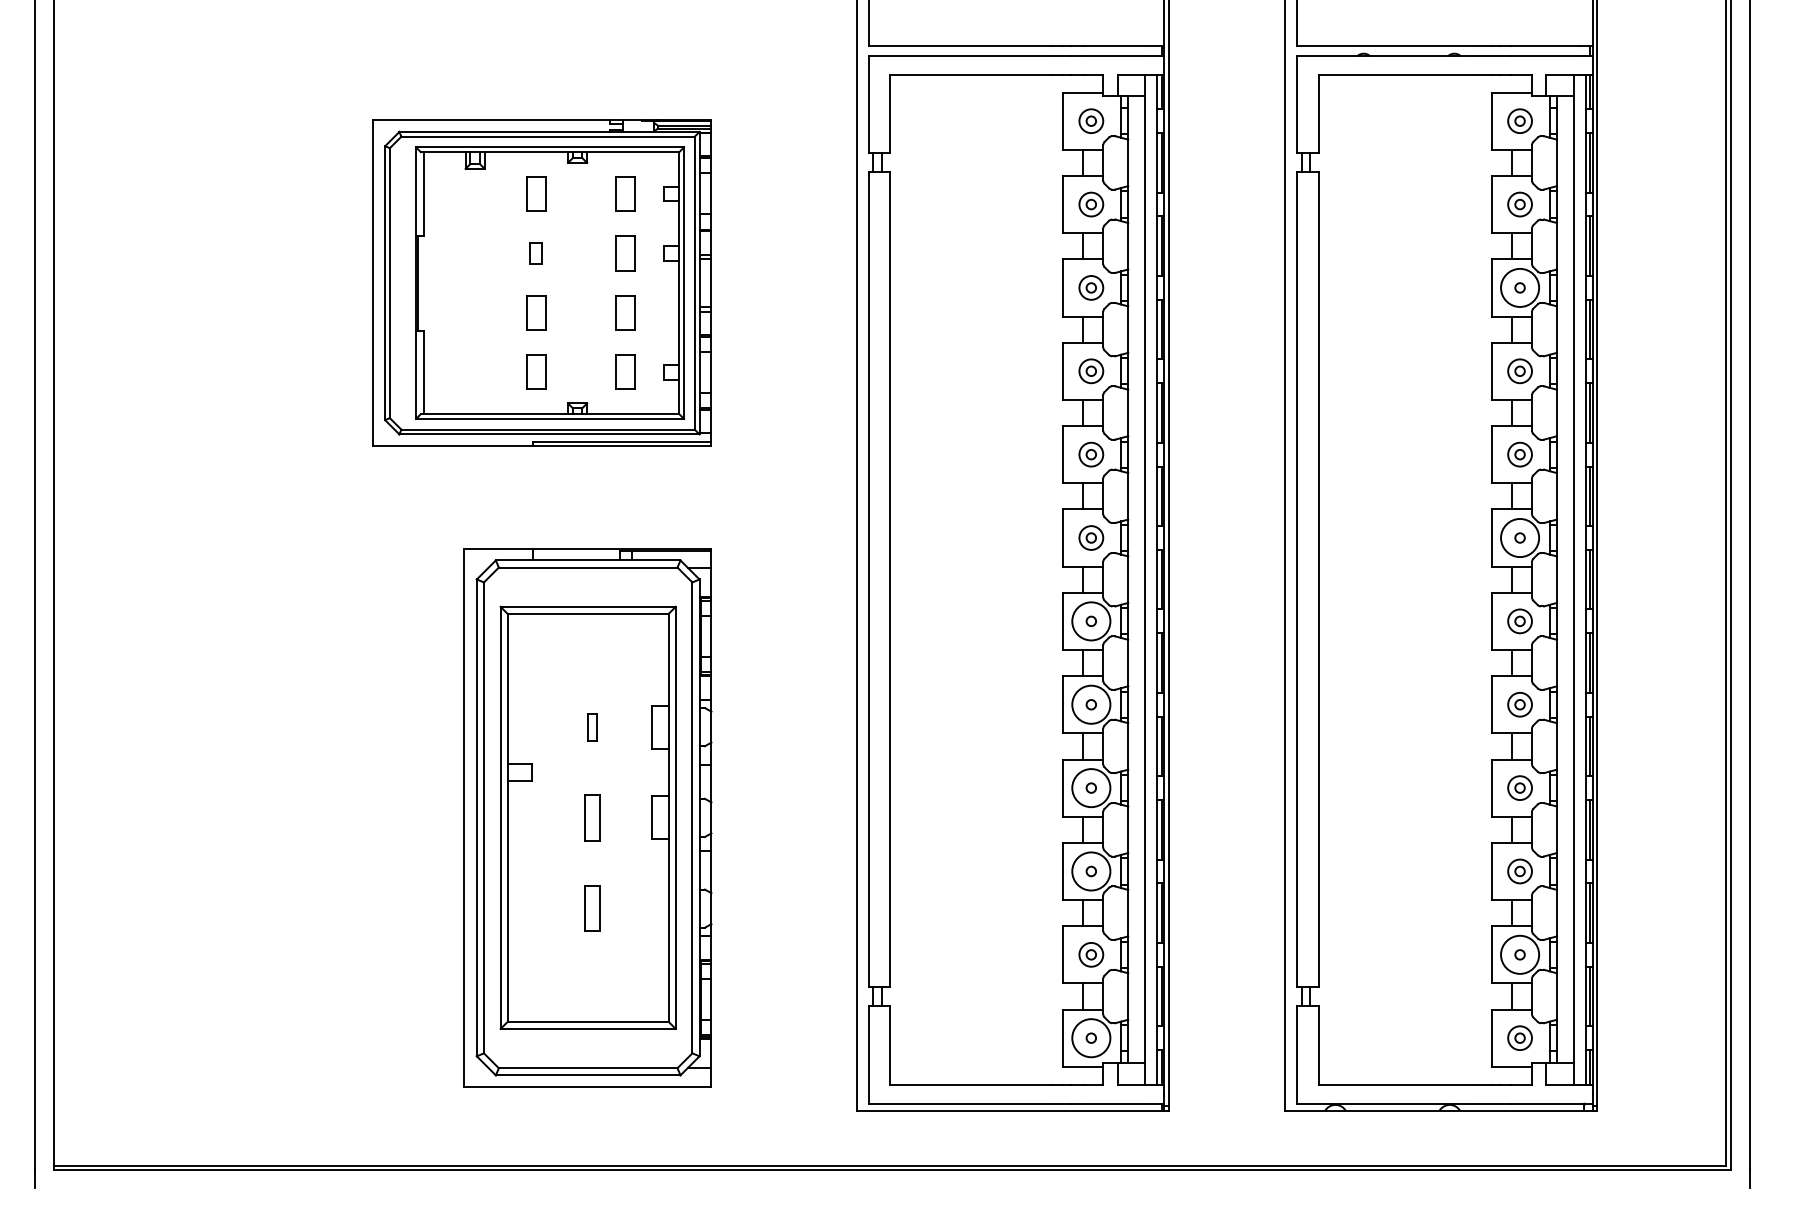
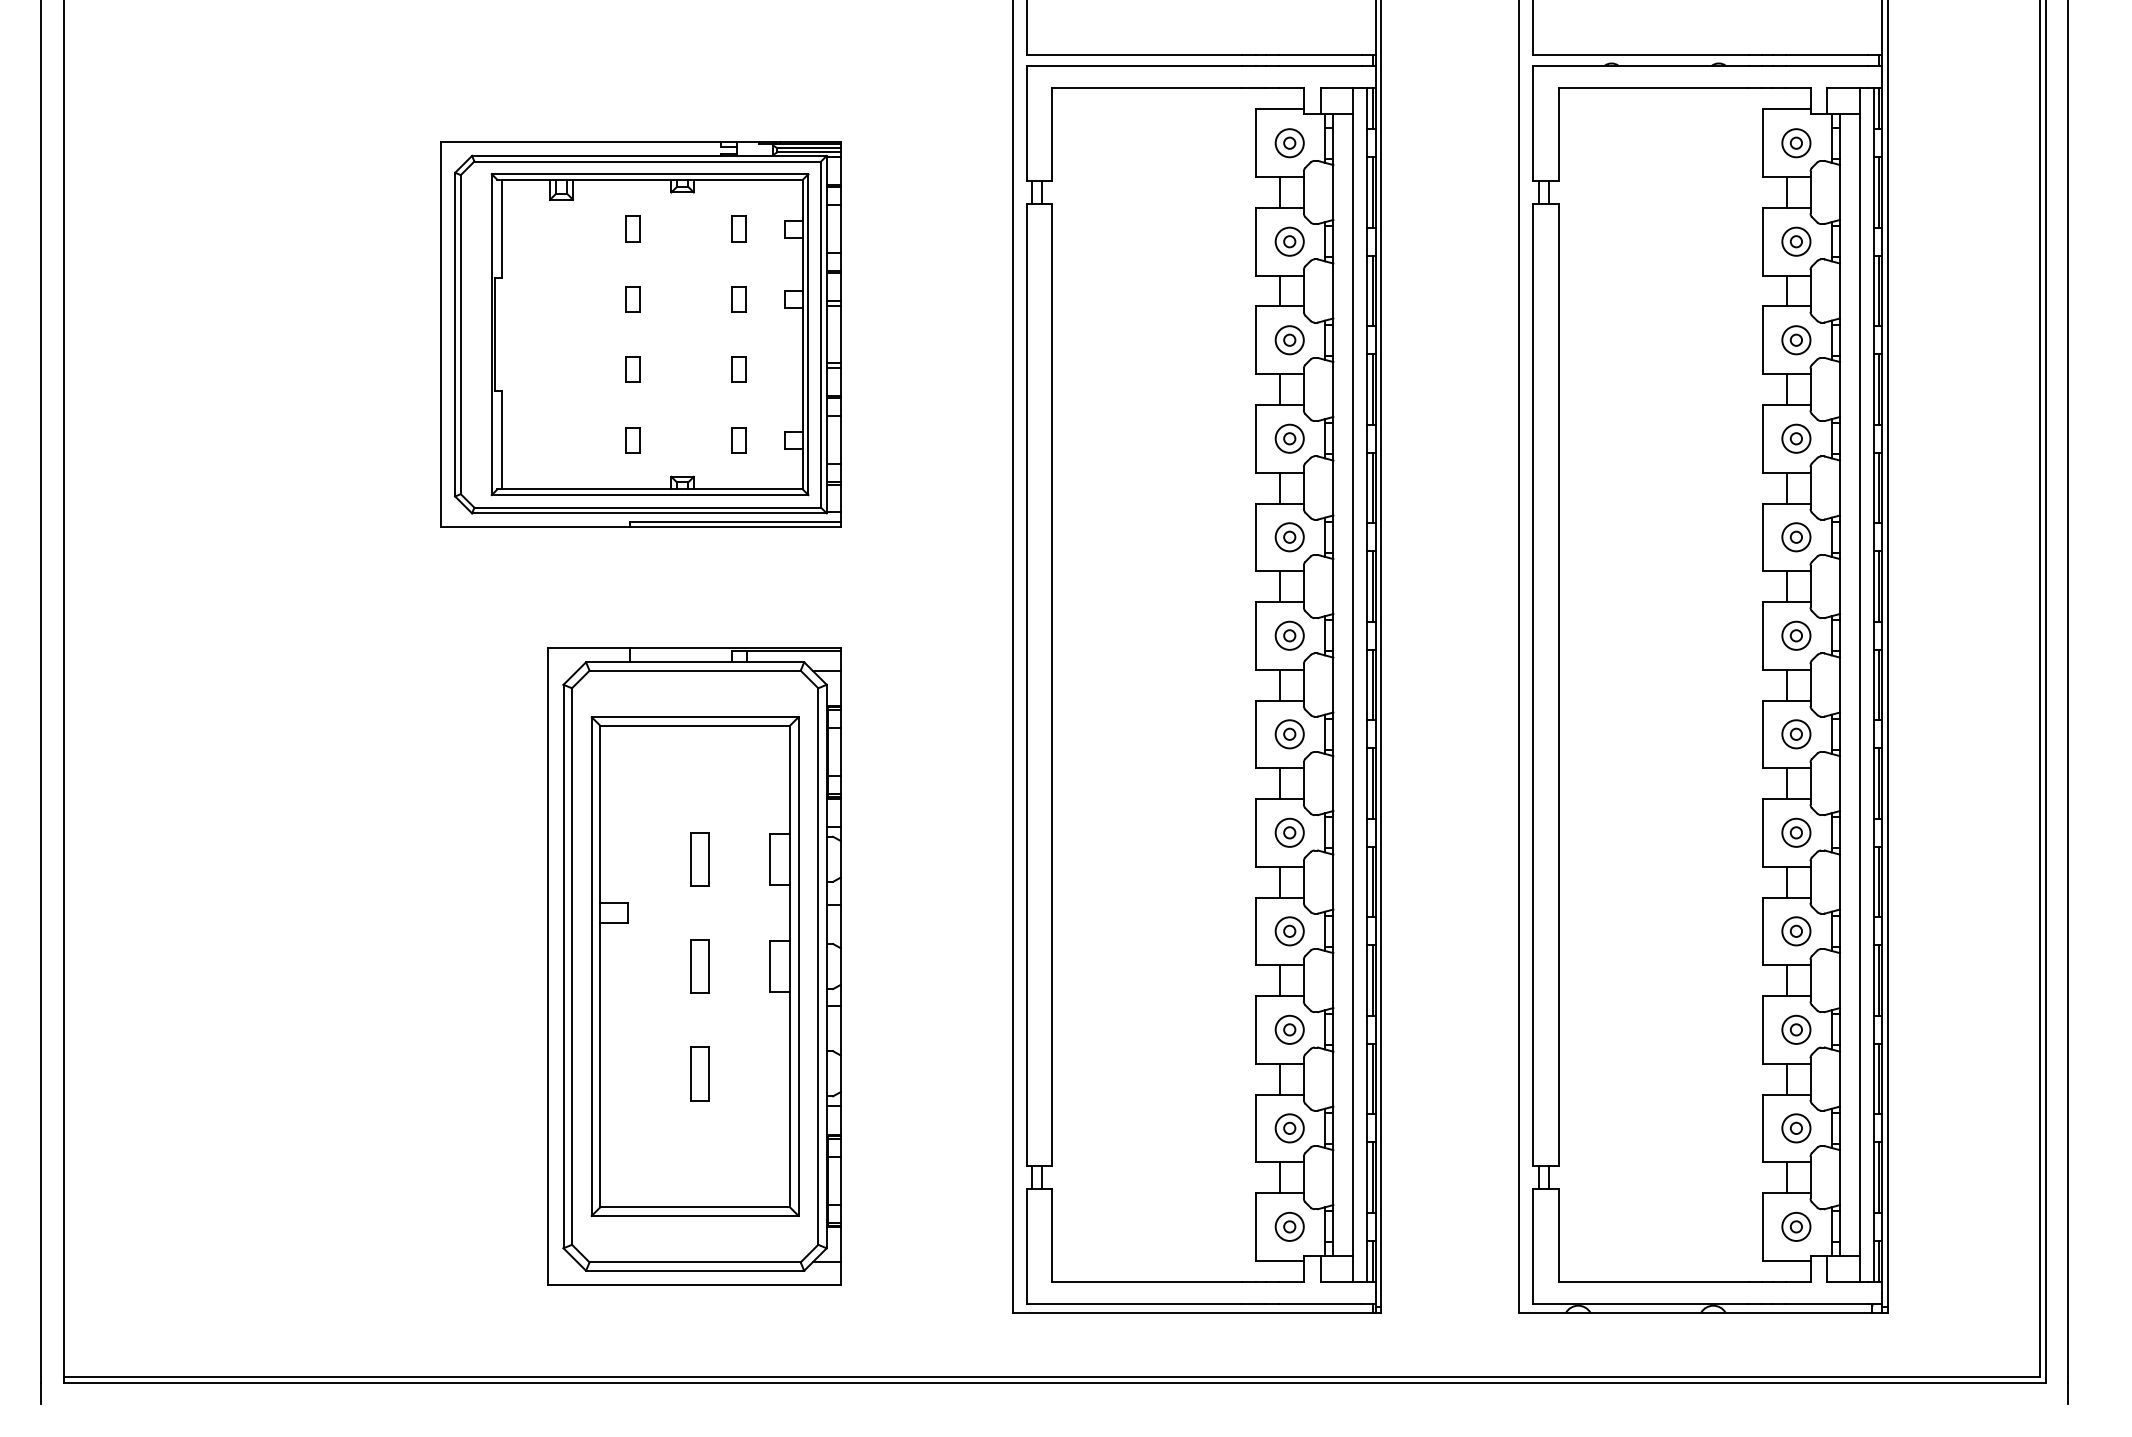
part: (535, 193) -> (632, 228), size x0.62
part: (624, 193) -> (738, 228), size x0.62
part: (624, 253) -> (738, 299), size x0.62
circle: (1520, 288) -> (1796, 340), size x0.62
part: (535, 312) -> (632, 369), size x0.62
part: (624, 312) -> (738, 369), size x0.62
part: (535, 372) -> (632, 440), size x0.62
part: (624, 372) -> (738, 440), size x0.62
circle: (1520, 537) -> (1796, 635), size x0.62
circle: (1091, 621) -> (1289, 734), size x0.62
circle: (1091, 704) -> (1289, 832), size x0.62
part: (591, 727) -> (699, 859), size x1.67
circle: (1091, 788) -> (1289, 931), size x0.62
circle: (1091, 871) -> (1289, 1029), size x0.62
circle: (1520, 954) -> (1796, 1128), size x0.62
circle: (1091, 1037) -> (1289, 1226), size x0.62

